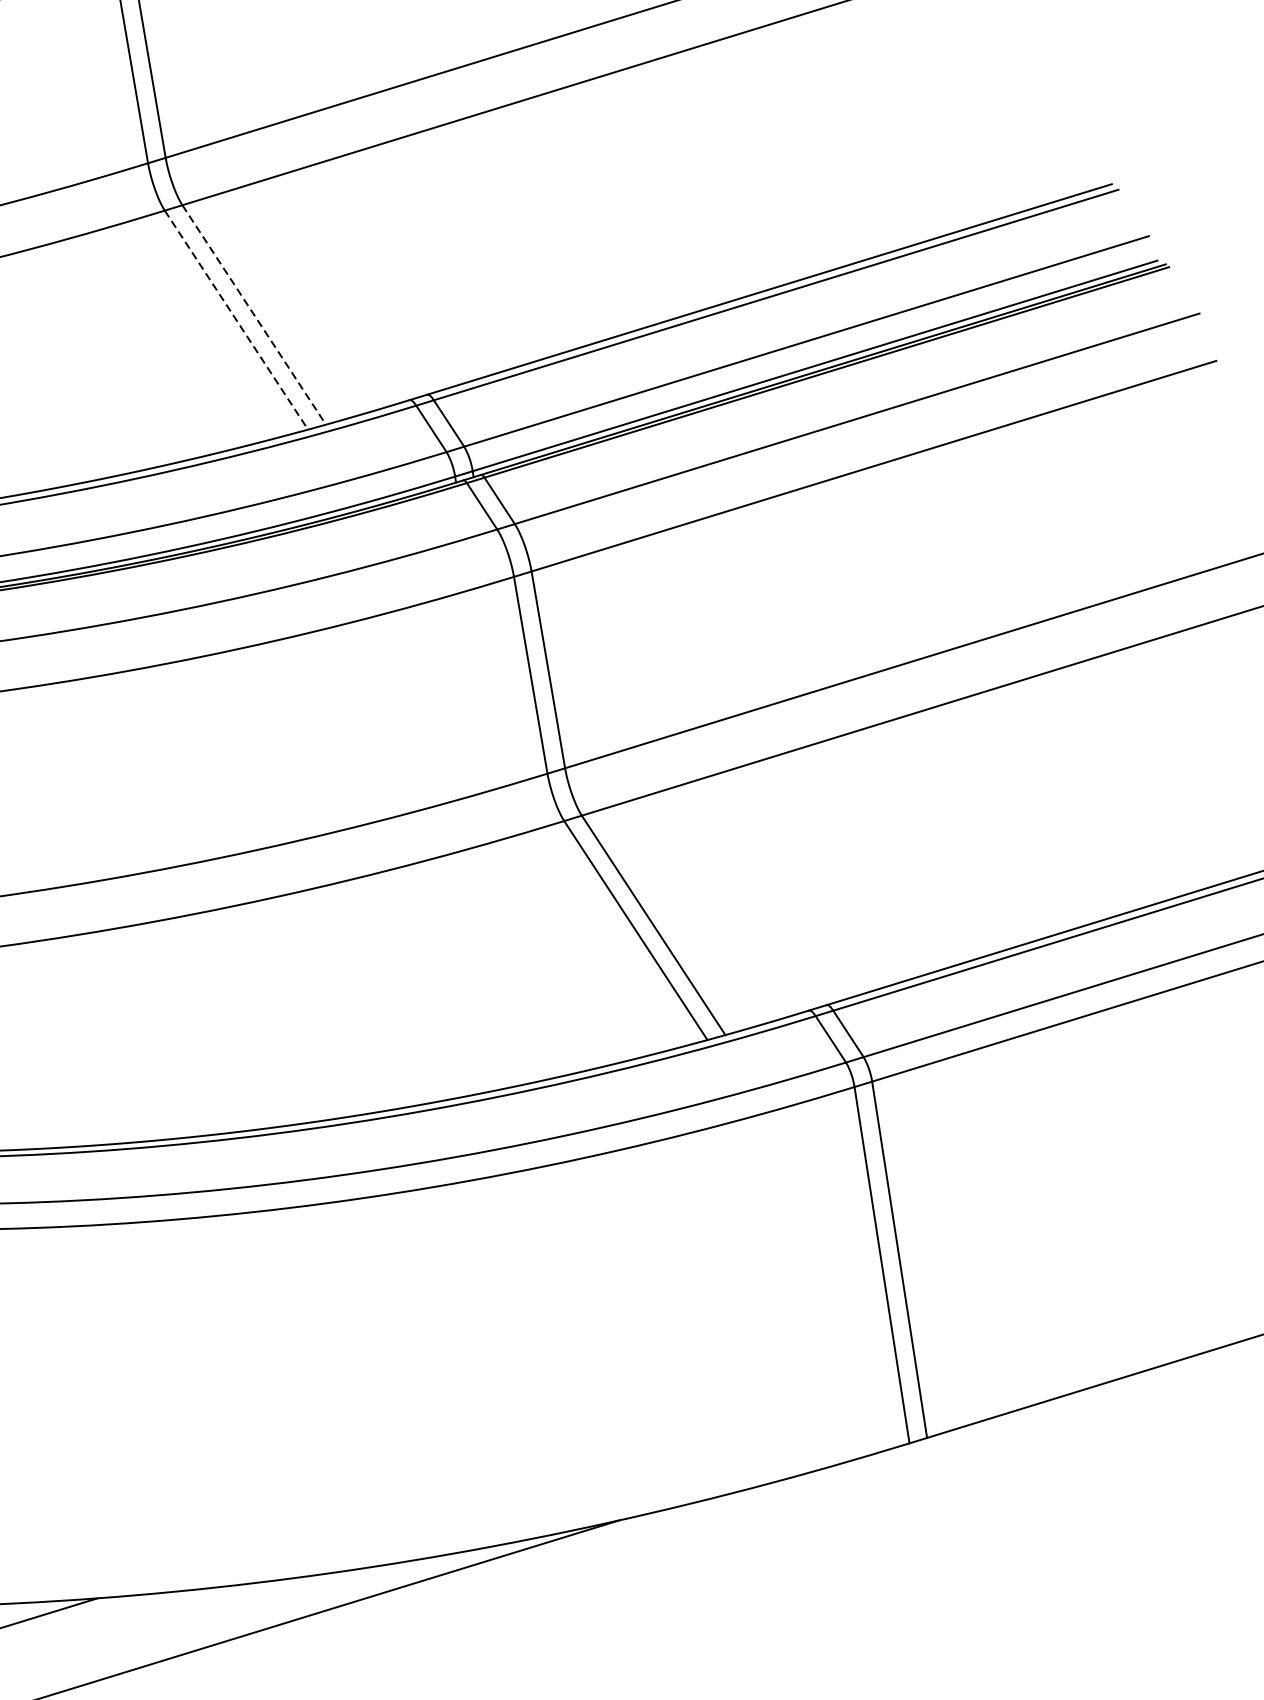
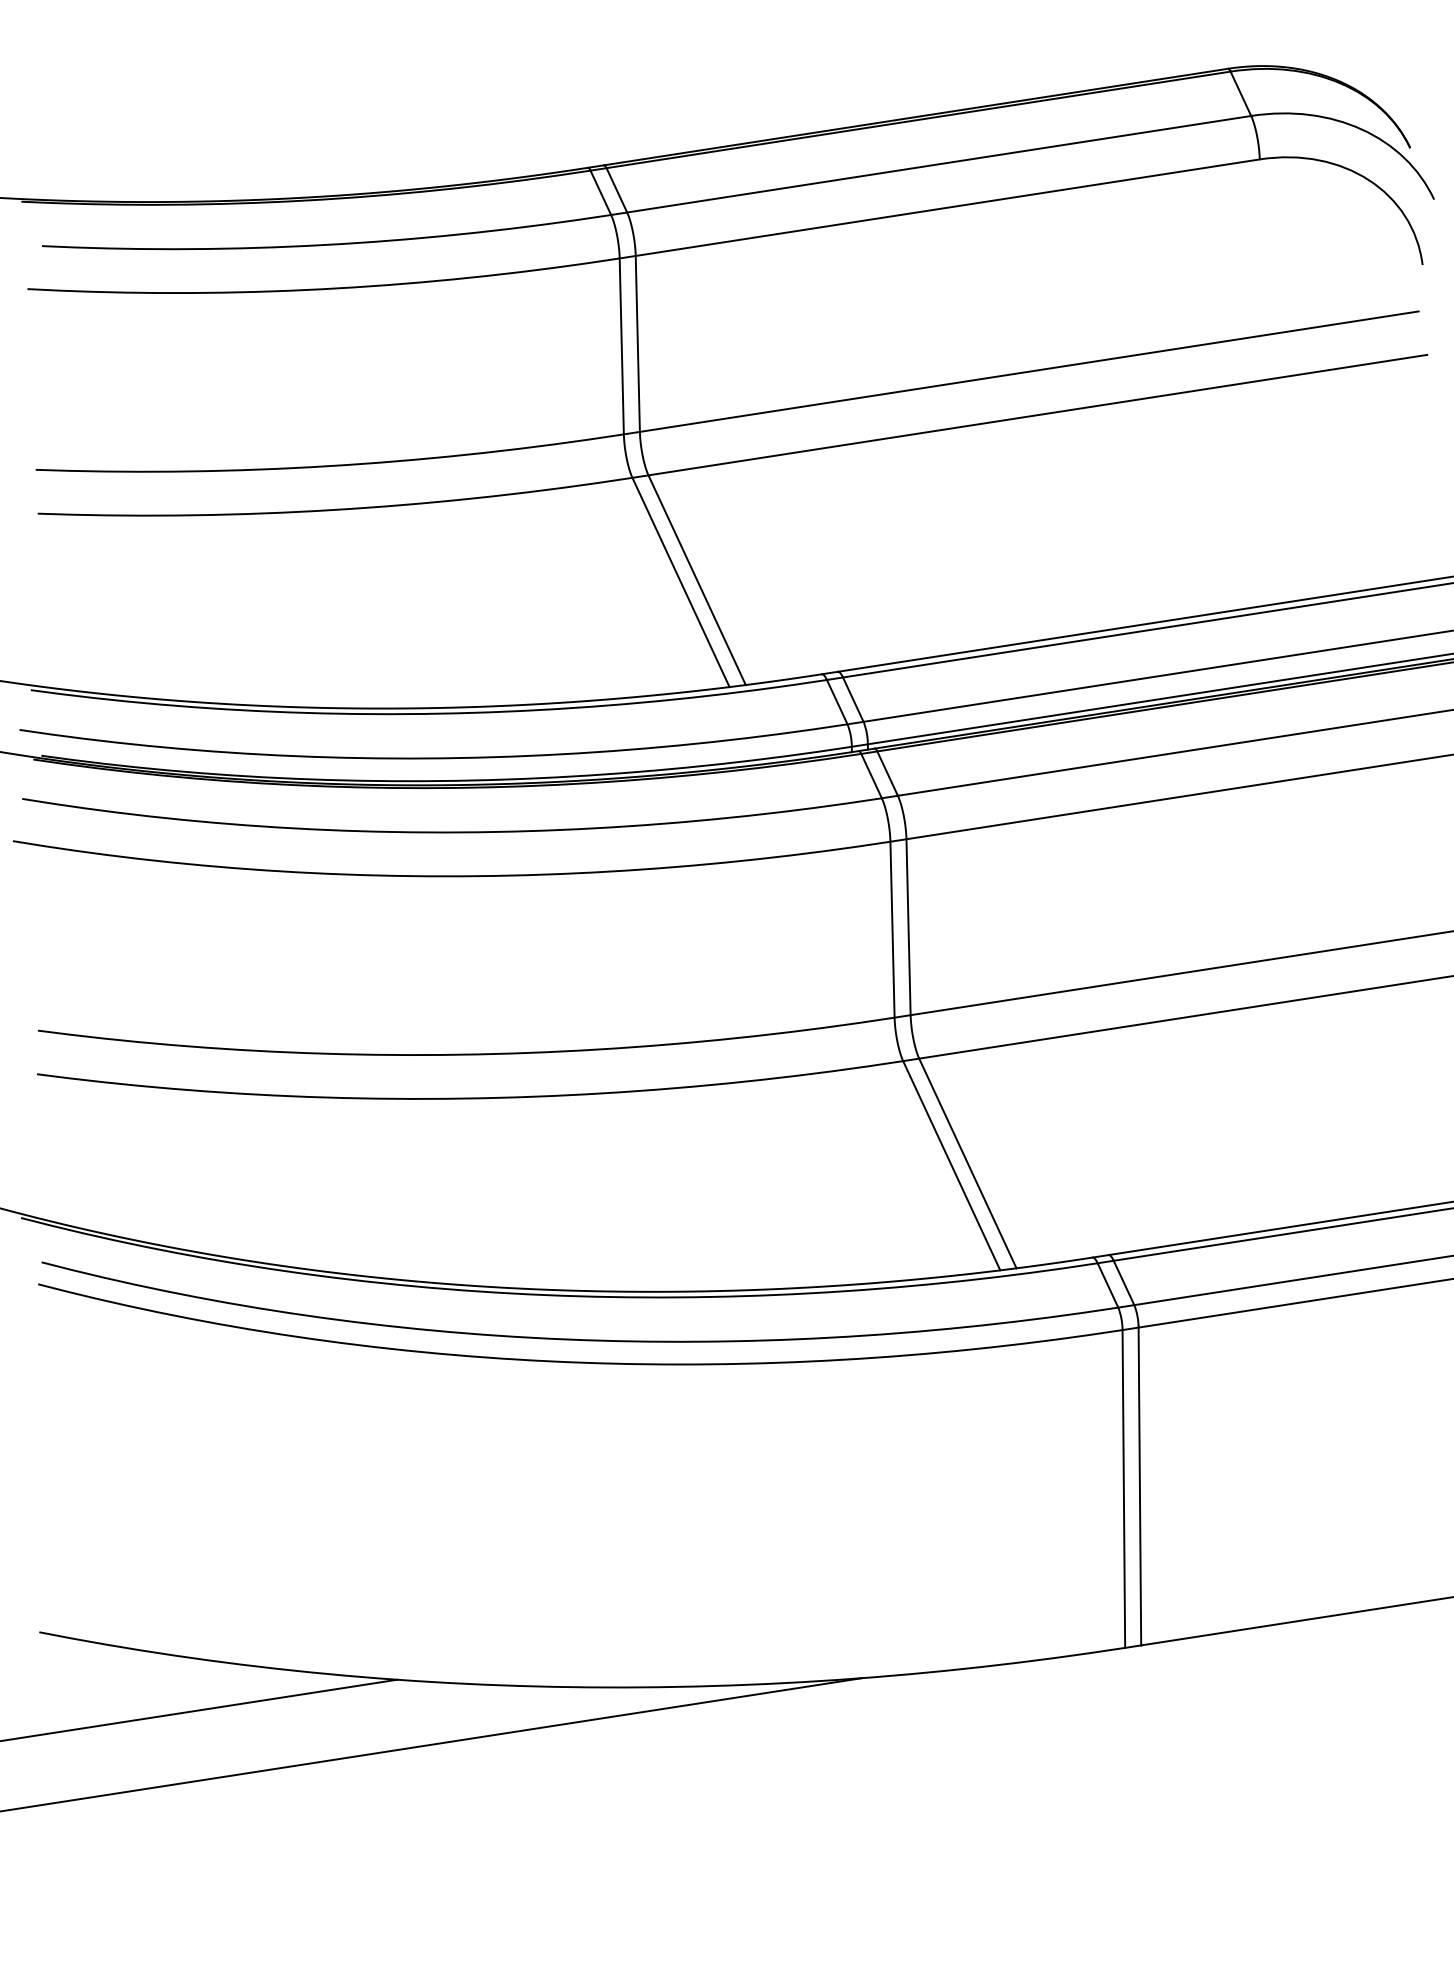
line: (254, 315) -> (697, 580), dashed -> solid
line: (237, 320) -> (681, 582), dashed -> solid

